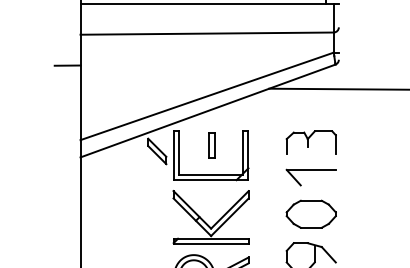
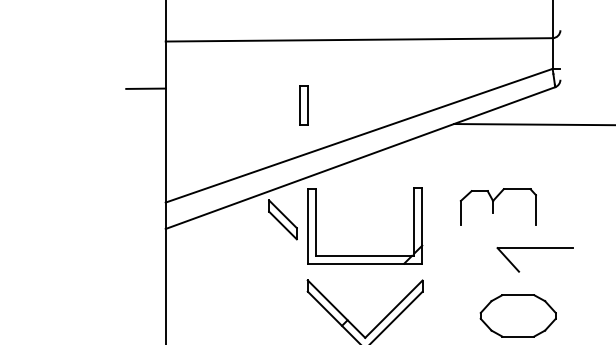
part: (310, 142) -> (497, 206), moved
part: (211, 145) -> (303, 105), moved
part: (310, 170) -> (533, 248), moved

